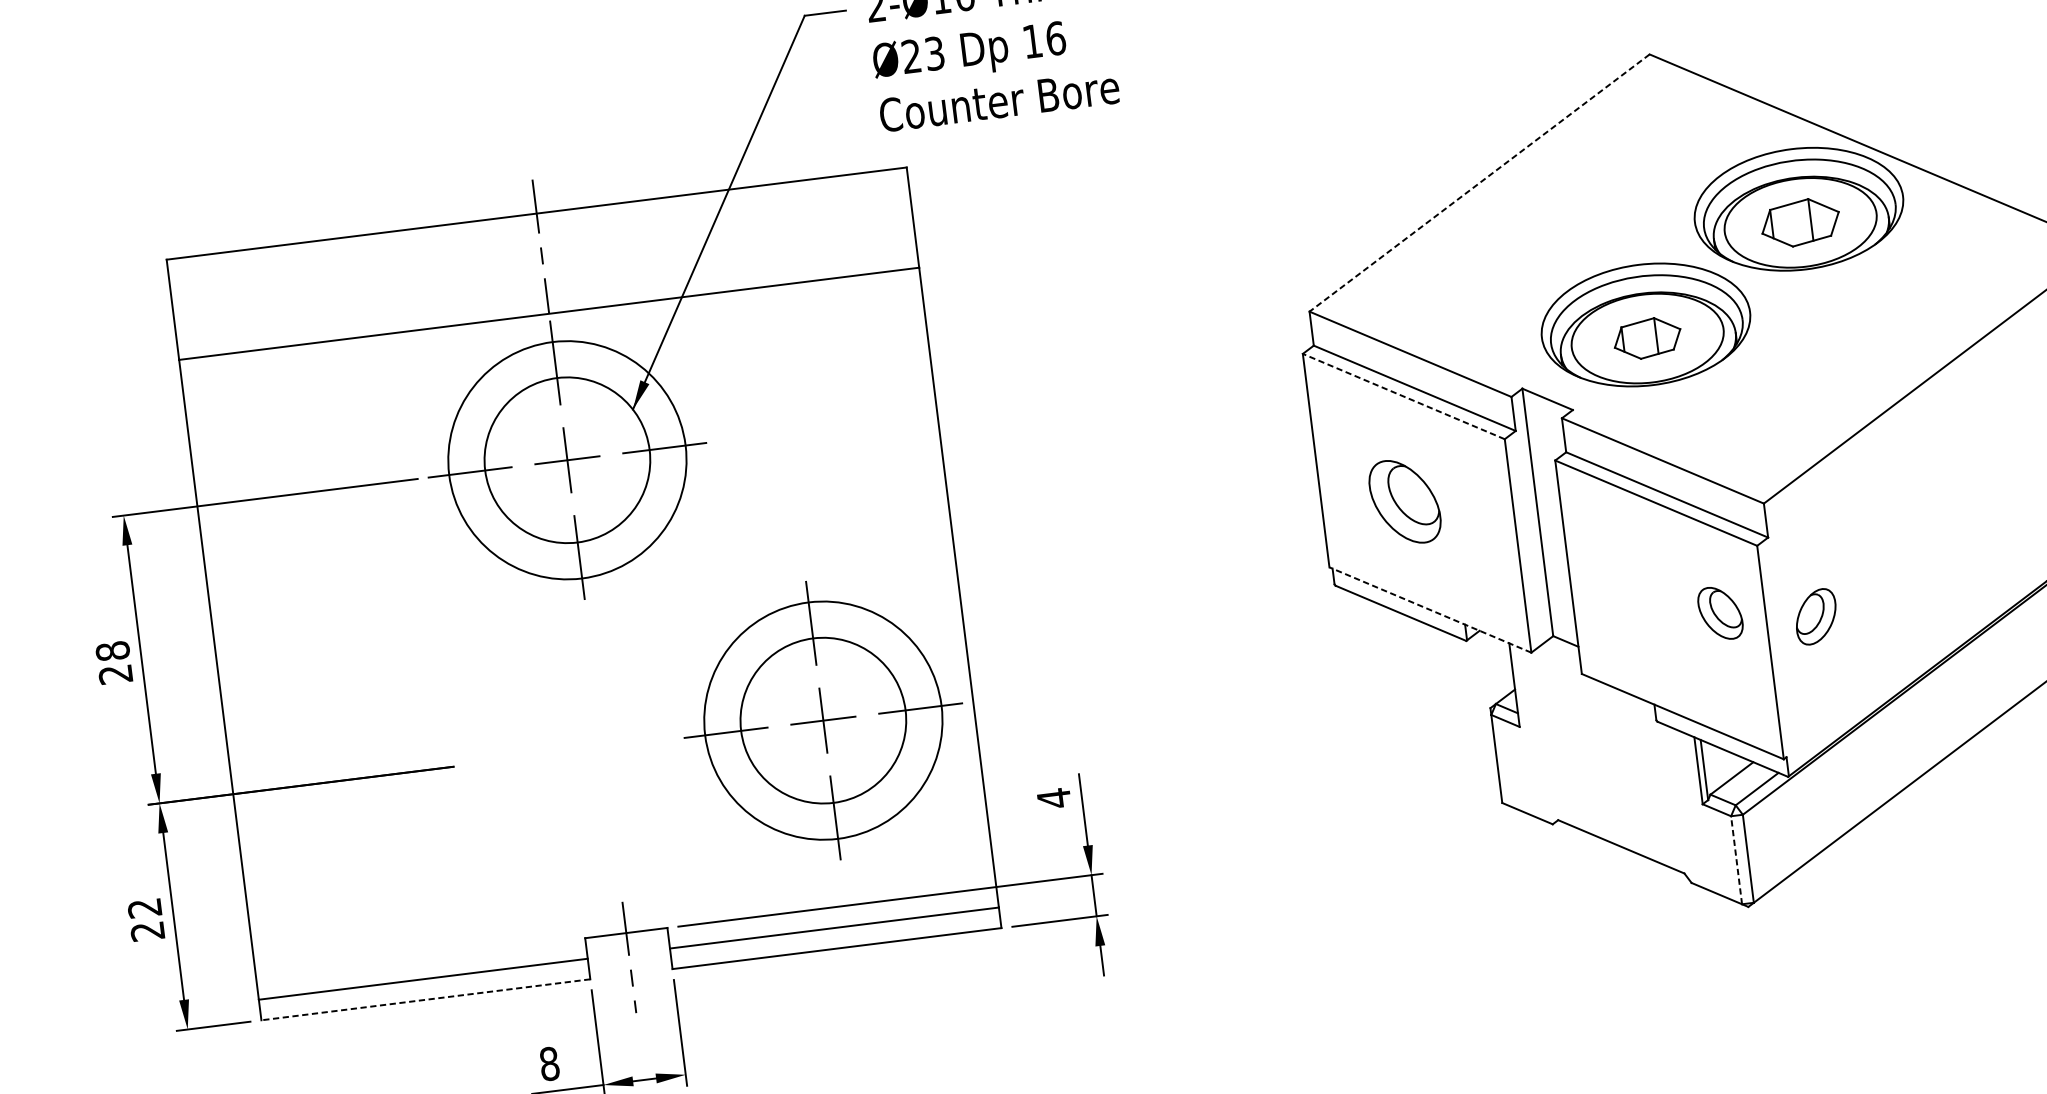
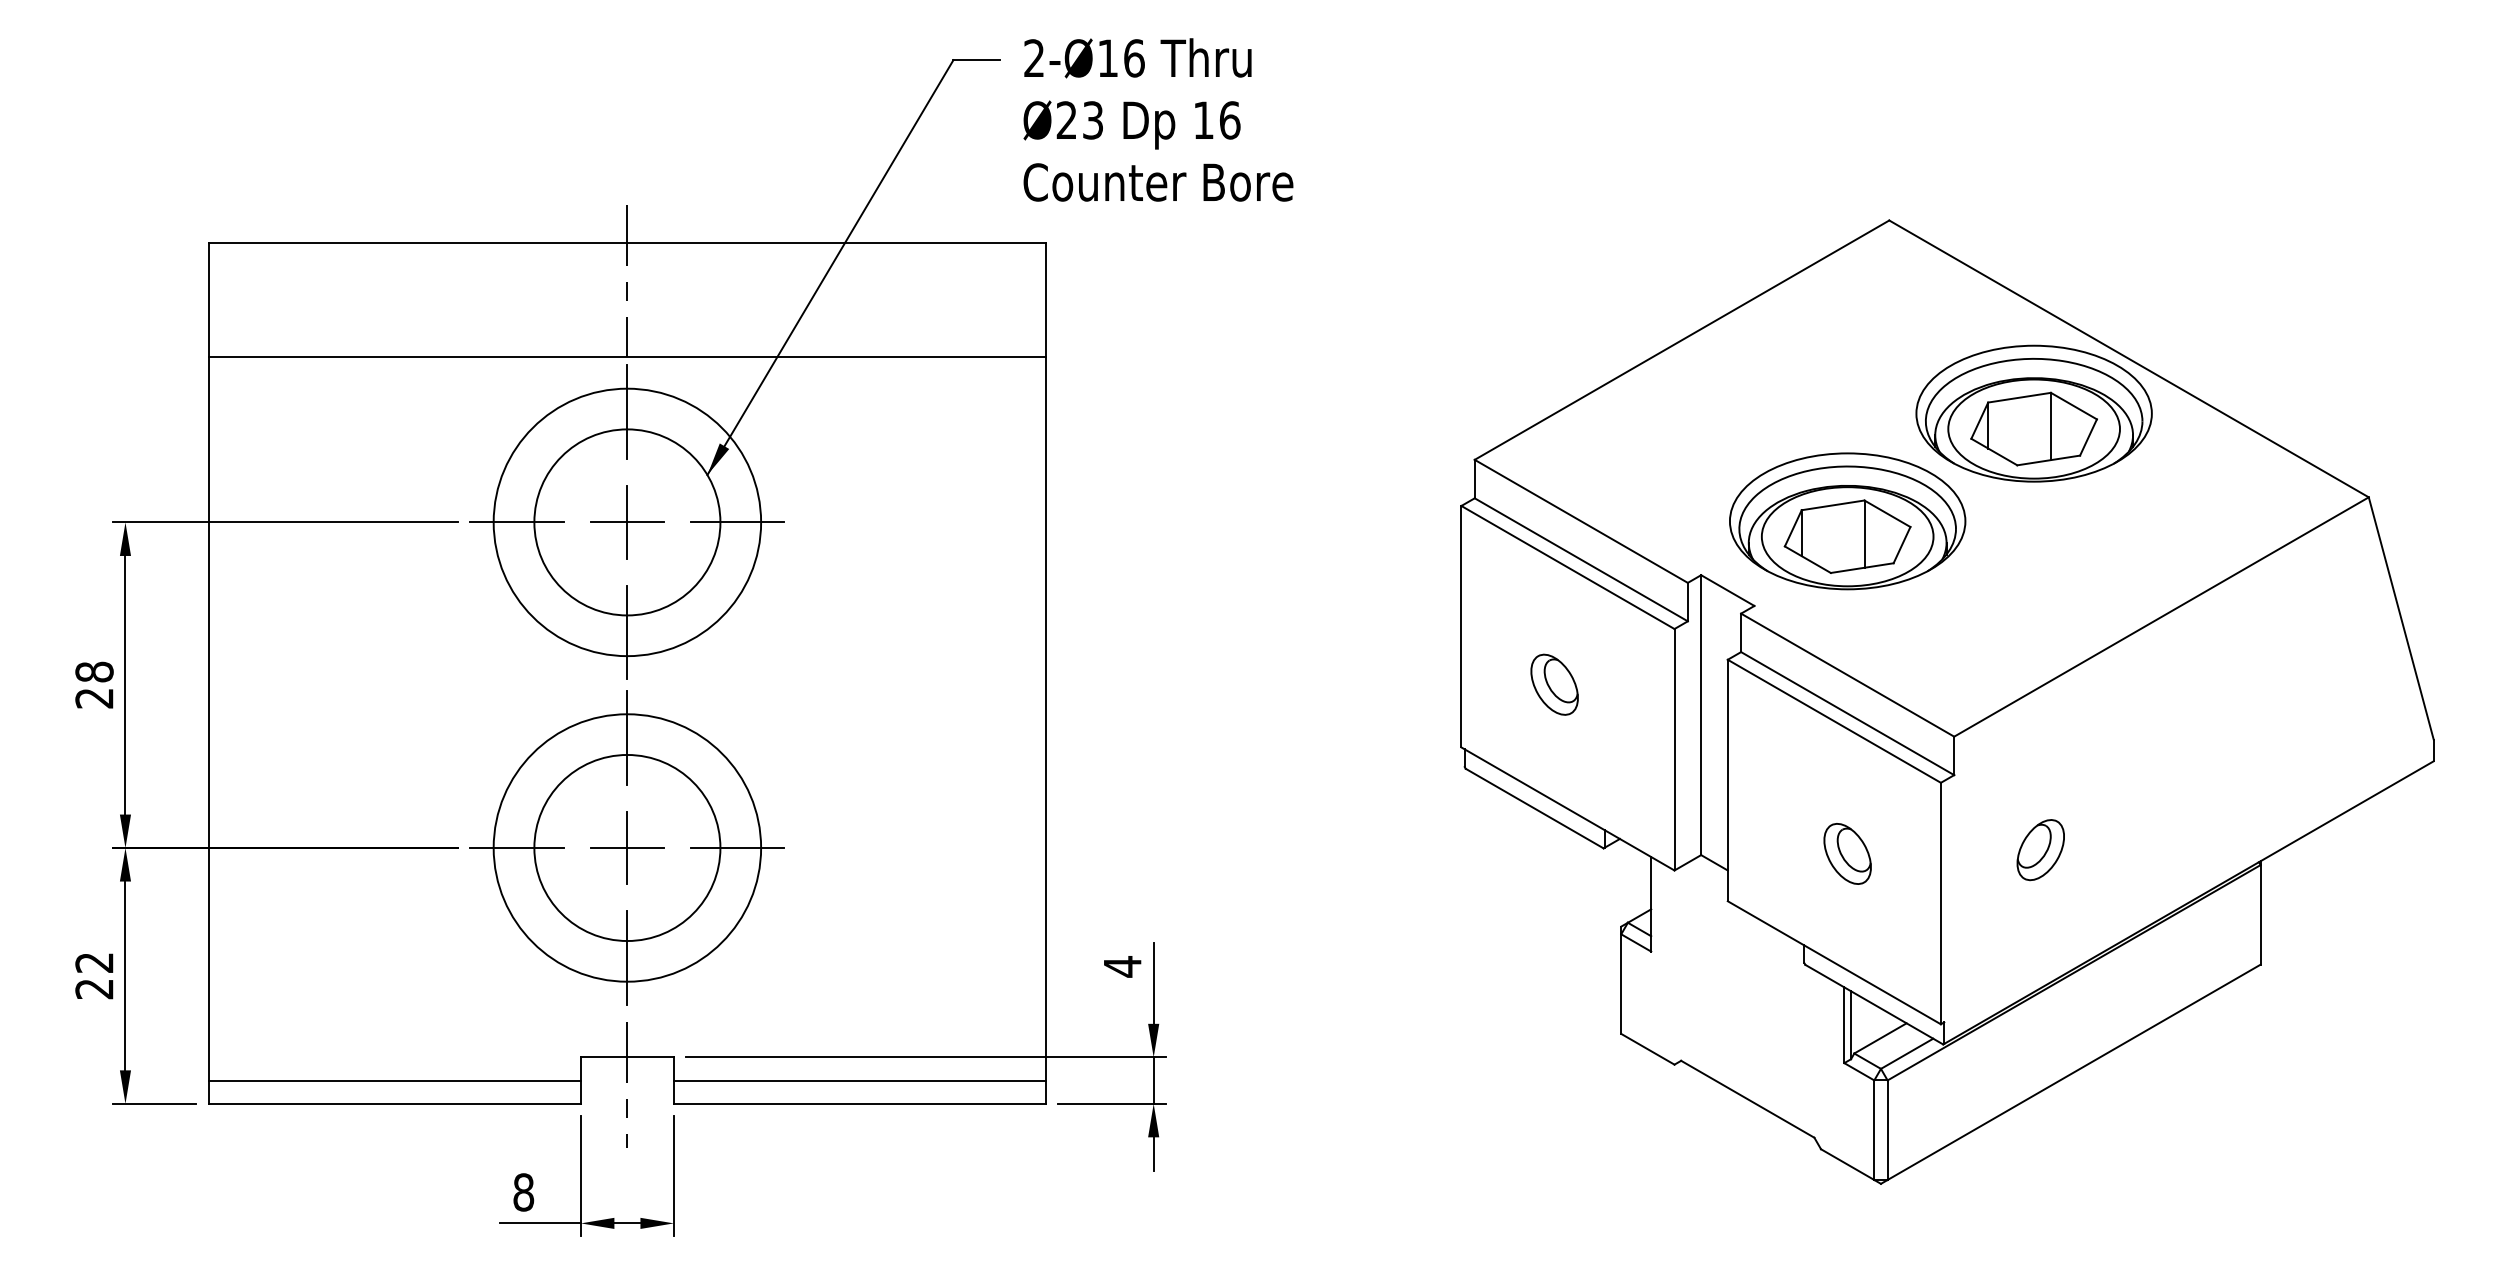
line: (1479, 183) -> (1681, 340), dashed -> solid
part: (1800, 222) -> (2033, 428), size x1.43
part: (1647, 338) -> (1847, 536), size x1.67
line: (1403, 396) -> (1567, 567), dashed -> solid
part: (1404, 501) -> (1554, 684), size x0.62
line: (1429, 609) -> (1567, 808), dashed -> solid
part: (1720, 612) -> (1847, 853), moved
part: (1815, 617) -> (2040, 850), moved
part: (822, 720) -> (626, 847), moved
line: (1736, 860) -> (1874, 1130), dashed -> solid
line: (425, 999) -> (394, 1103), dashed -> solid

